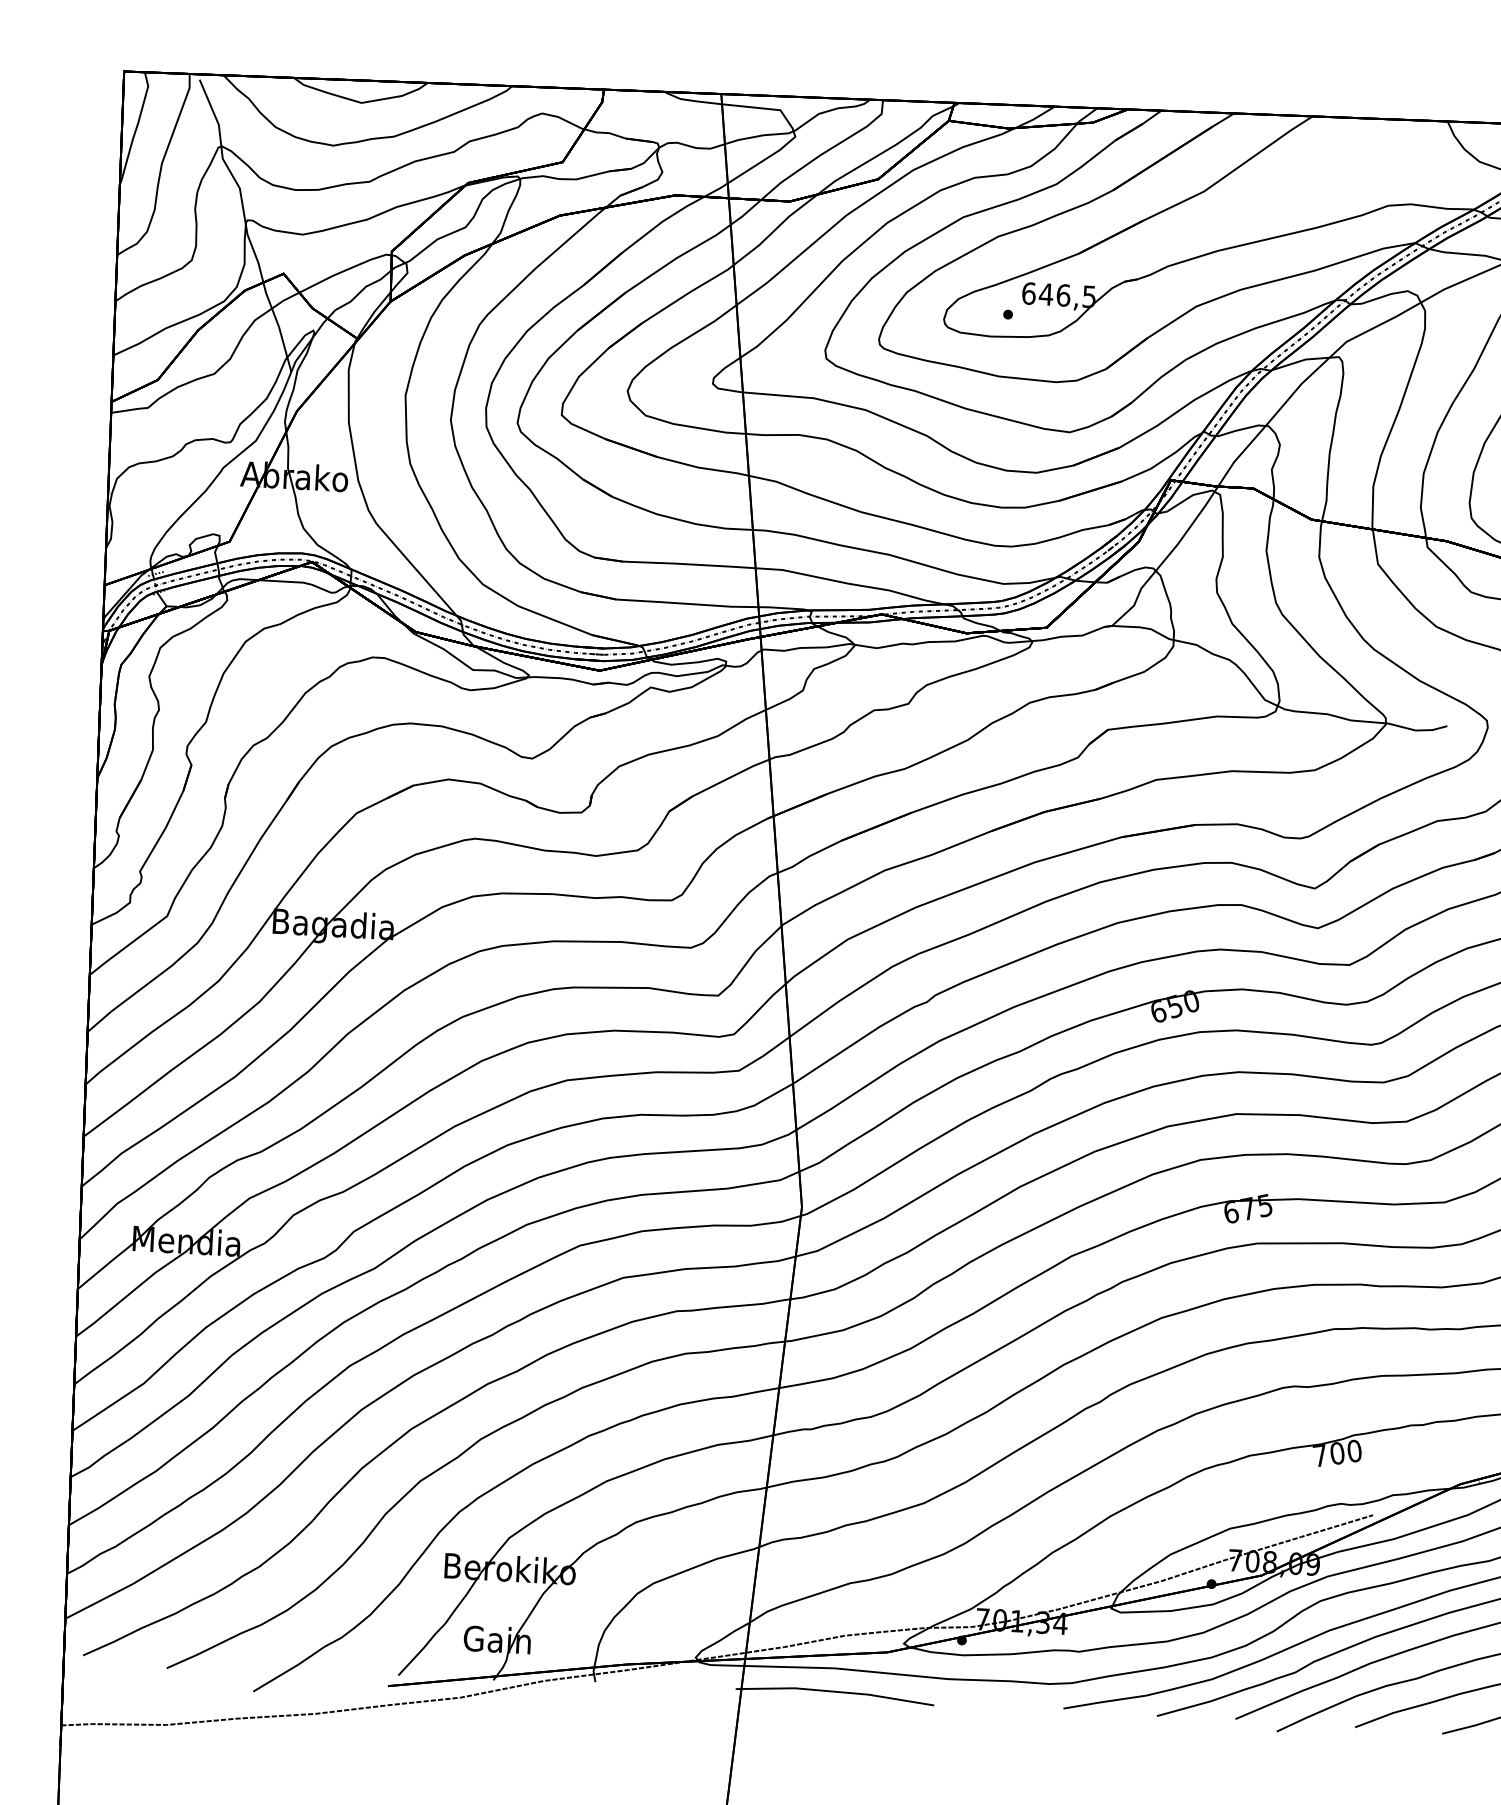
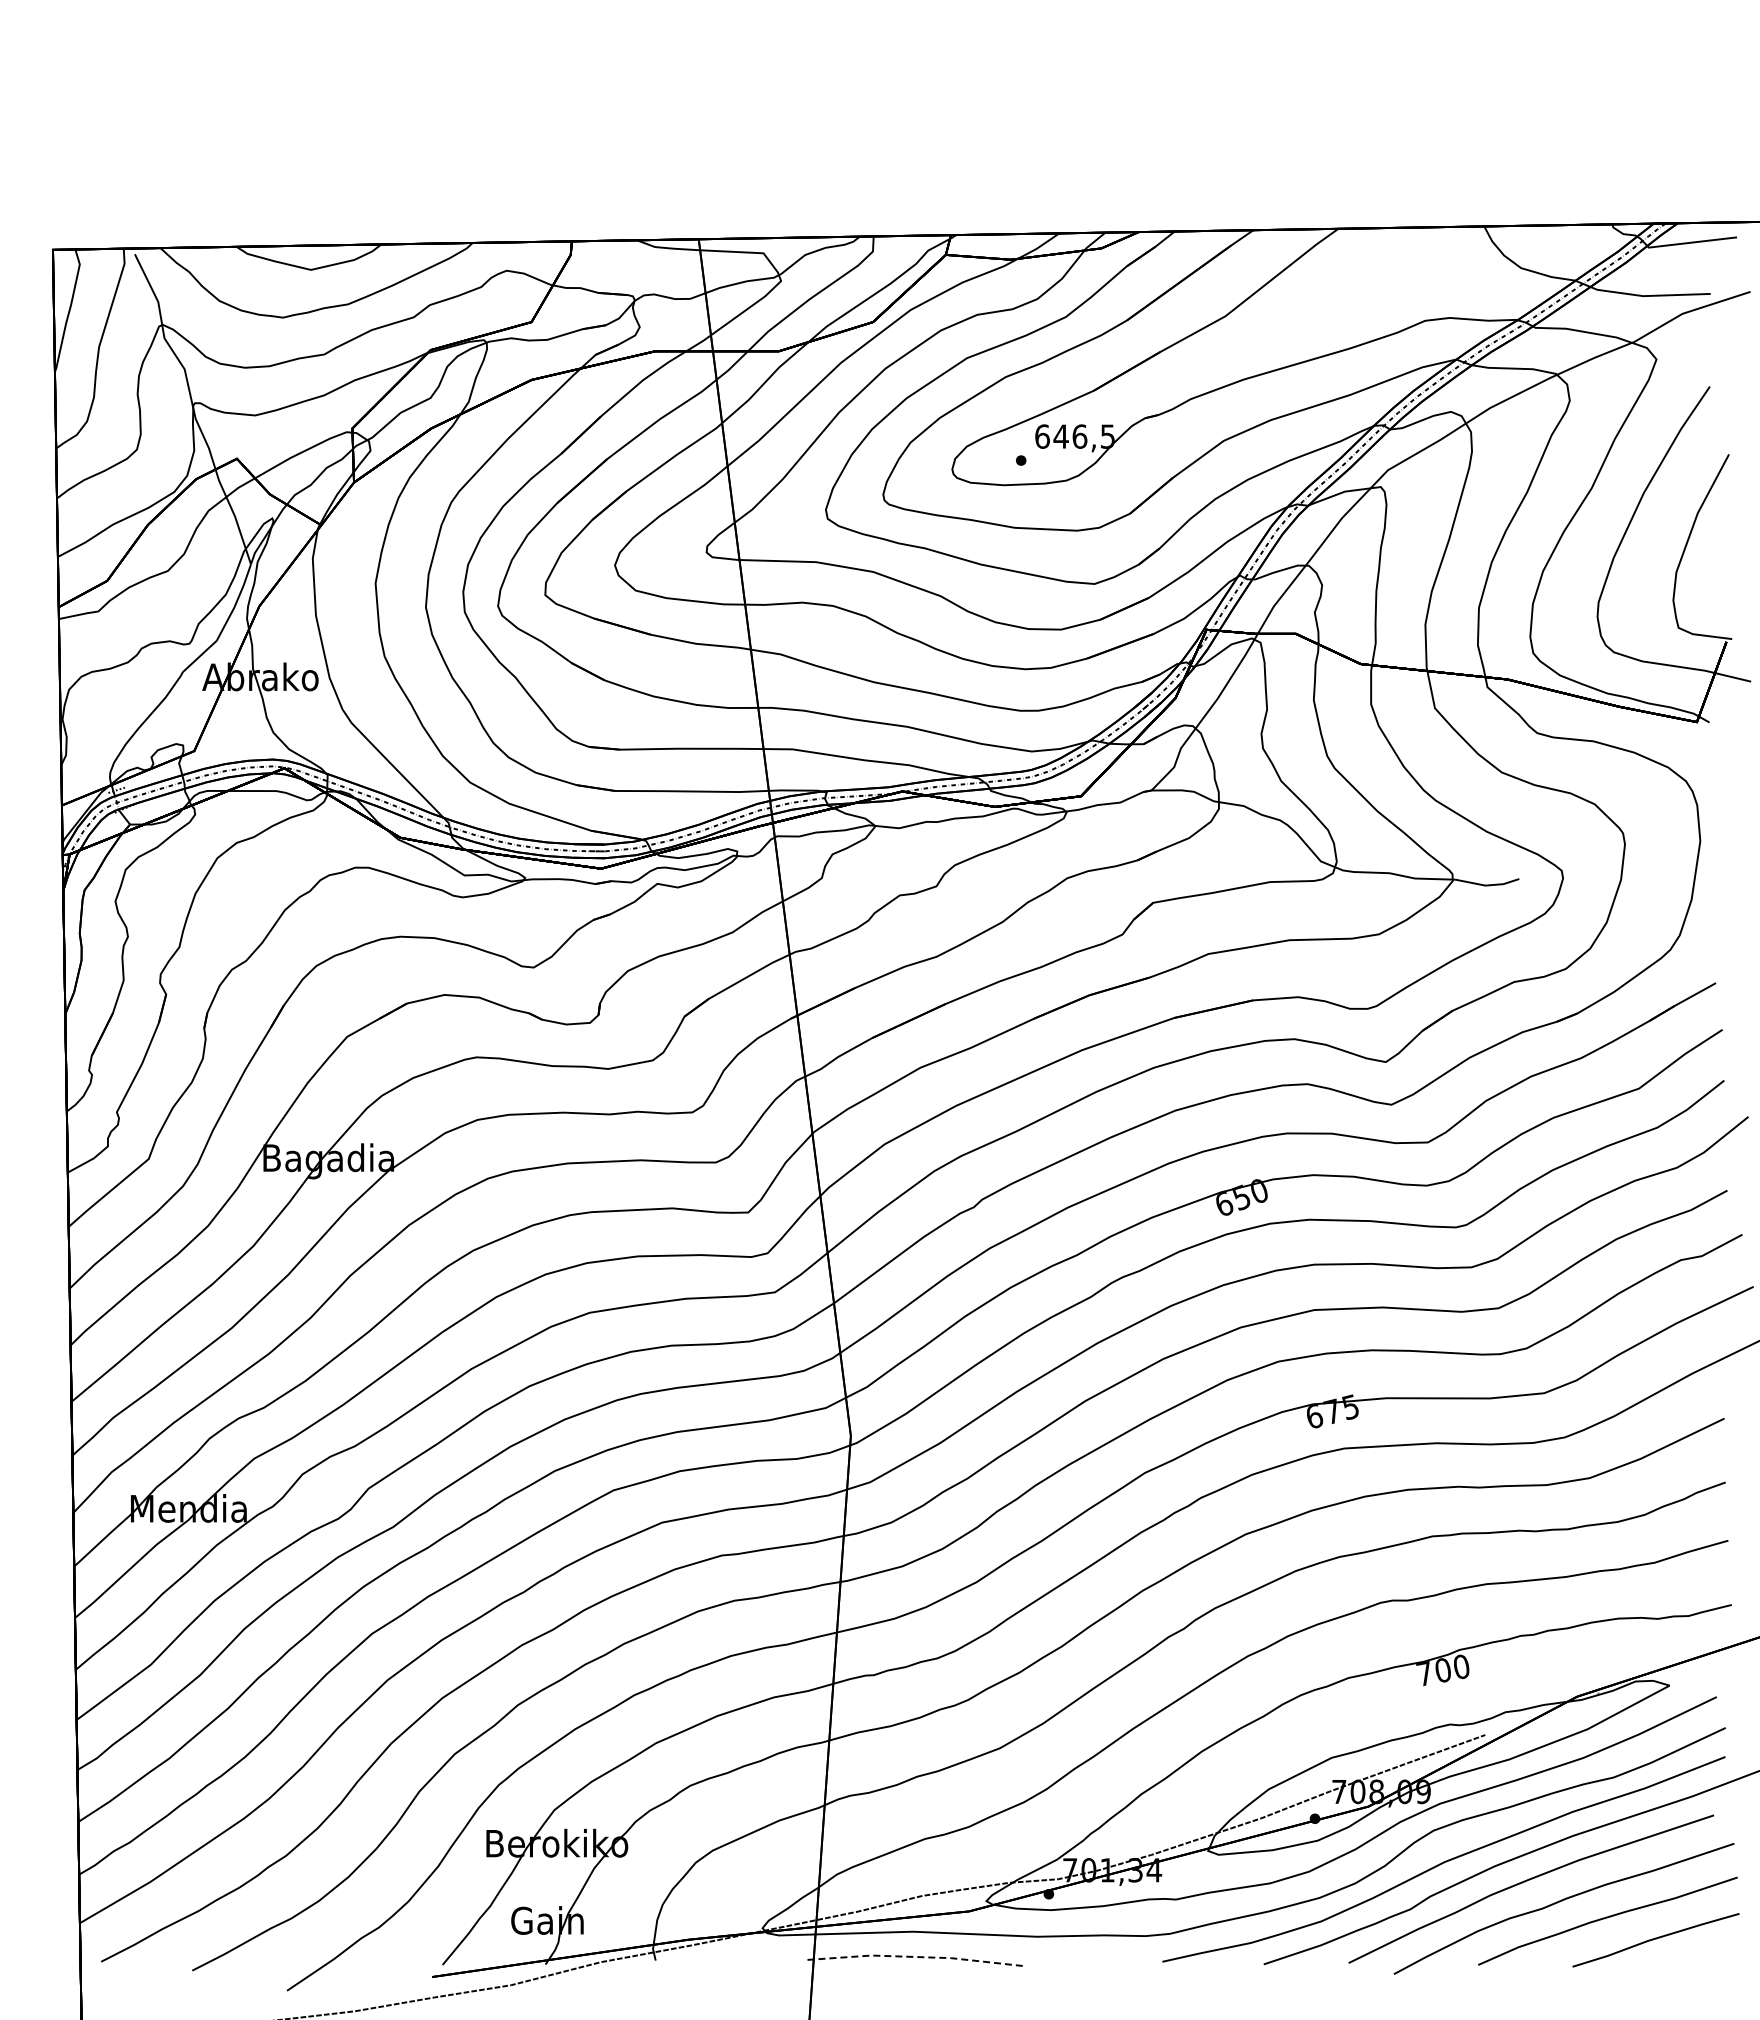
line: (835, 1691) -> (915, 1956), solid -> dashed

